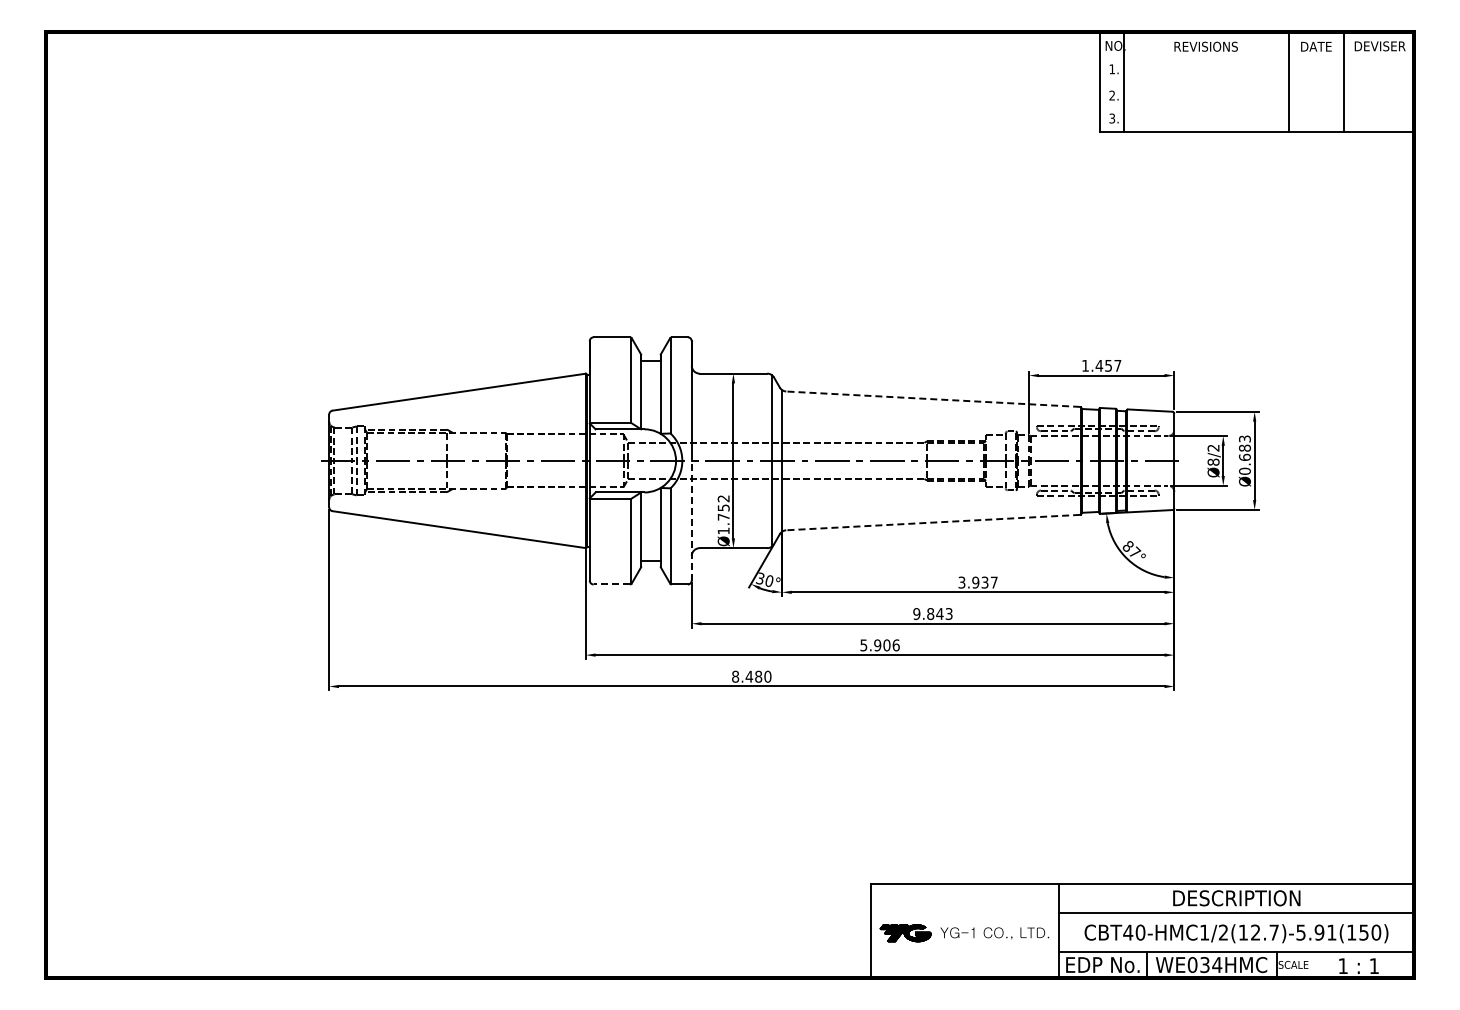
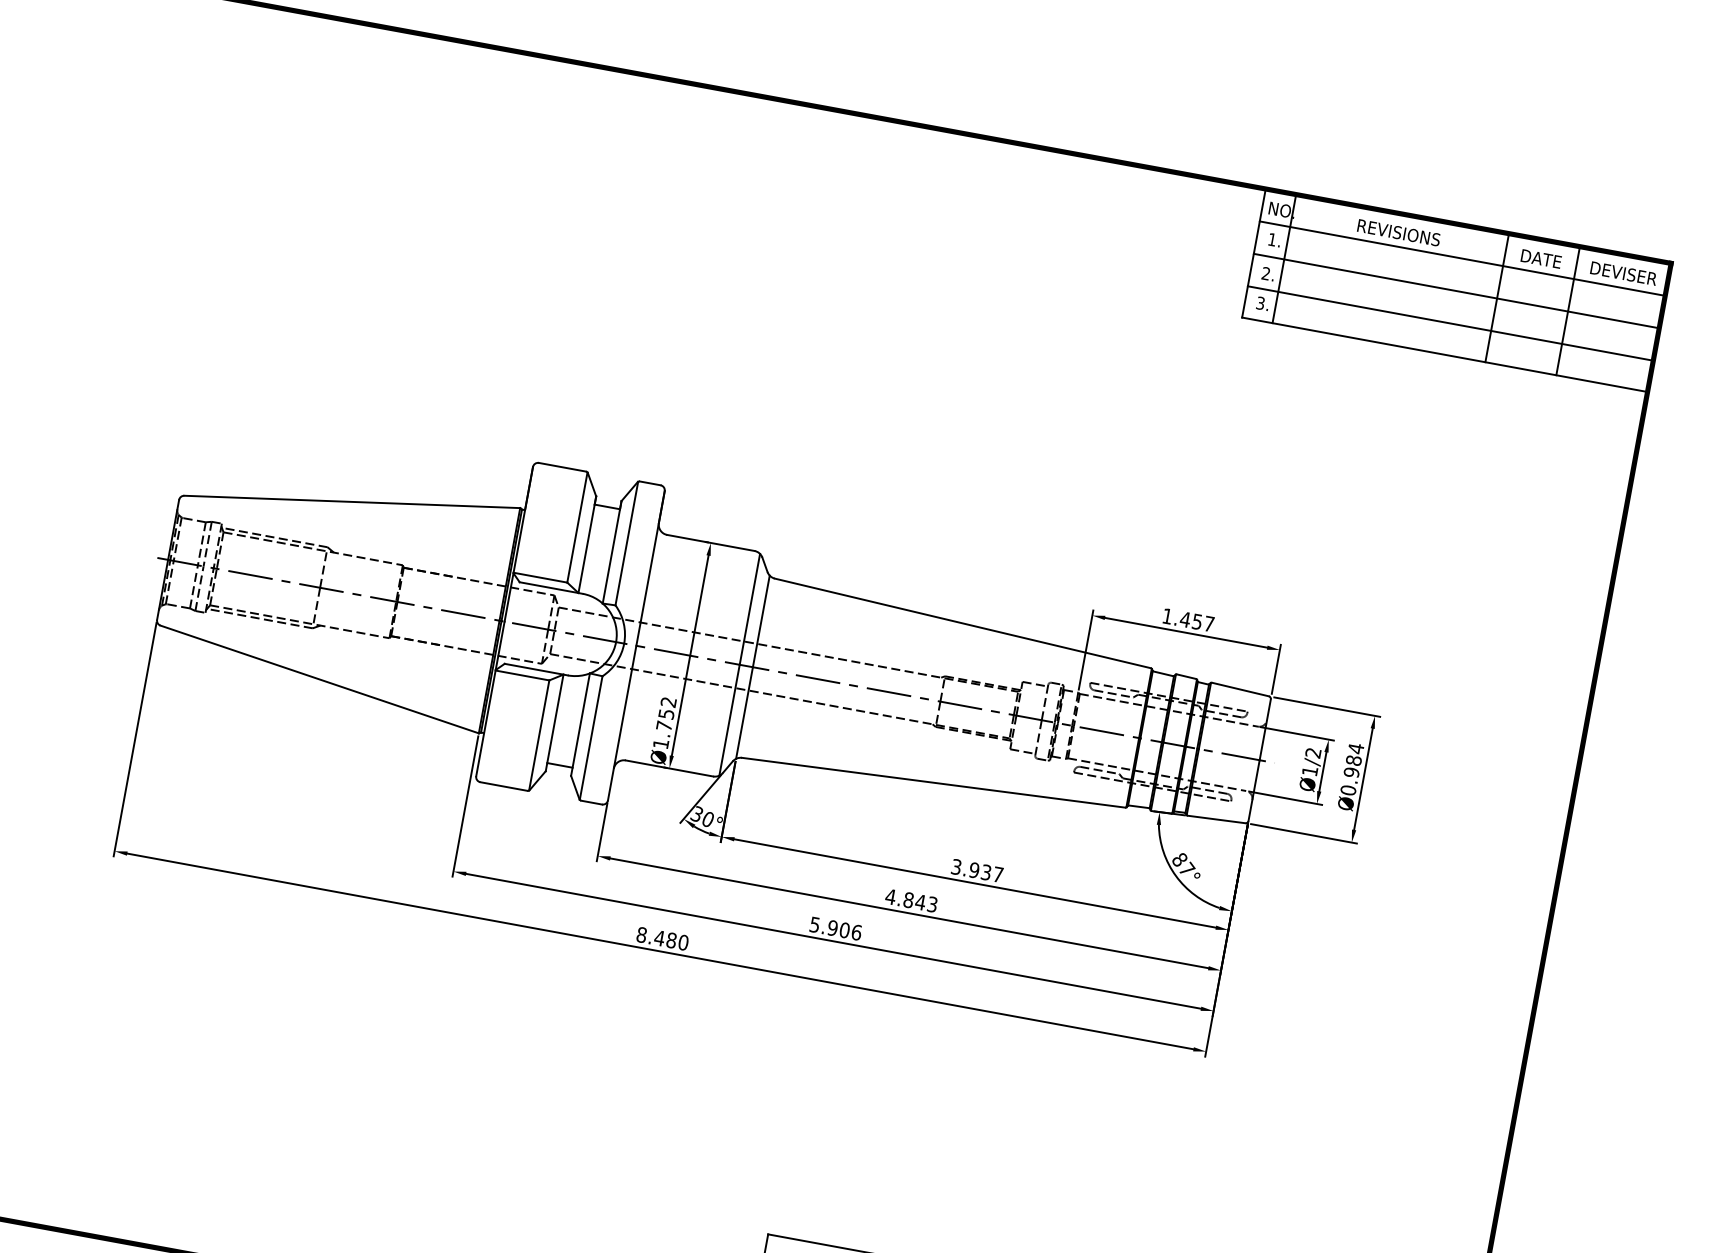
line: (1257, 57) -> (1462, 258), added
line: (1257, 82) -> (1456, 291), added
line: (1257, 107) -> (1450, 323), added
line: (932, 399) -> (961, 623), dashed -> solid
text: (1244, 448) -> (1353, 760), Ø0.683 -> Ø0.984
text: (1213, 461) -> (1310, 770), Ø8/2 -> Ø1/2
line: (691, 520) -> (621, 722), dashed -> solid
line: (932, 522) -> (932, 782), dashed -> solid
line: (611, 584) -> (503, 786), dashed -> solid
text: (916, 613) -> (890, 896), 9.843 -> 4.843

